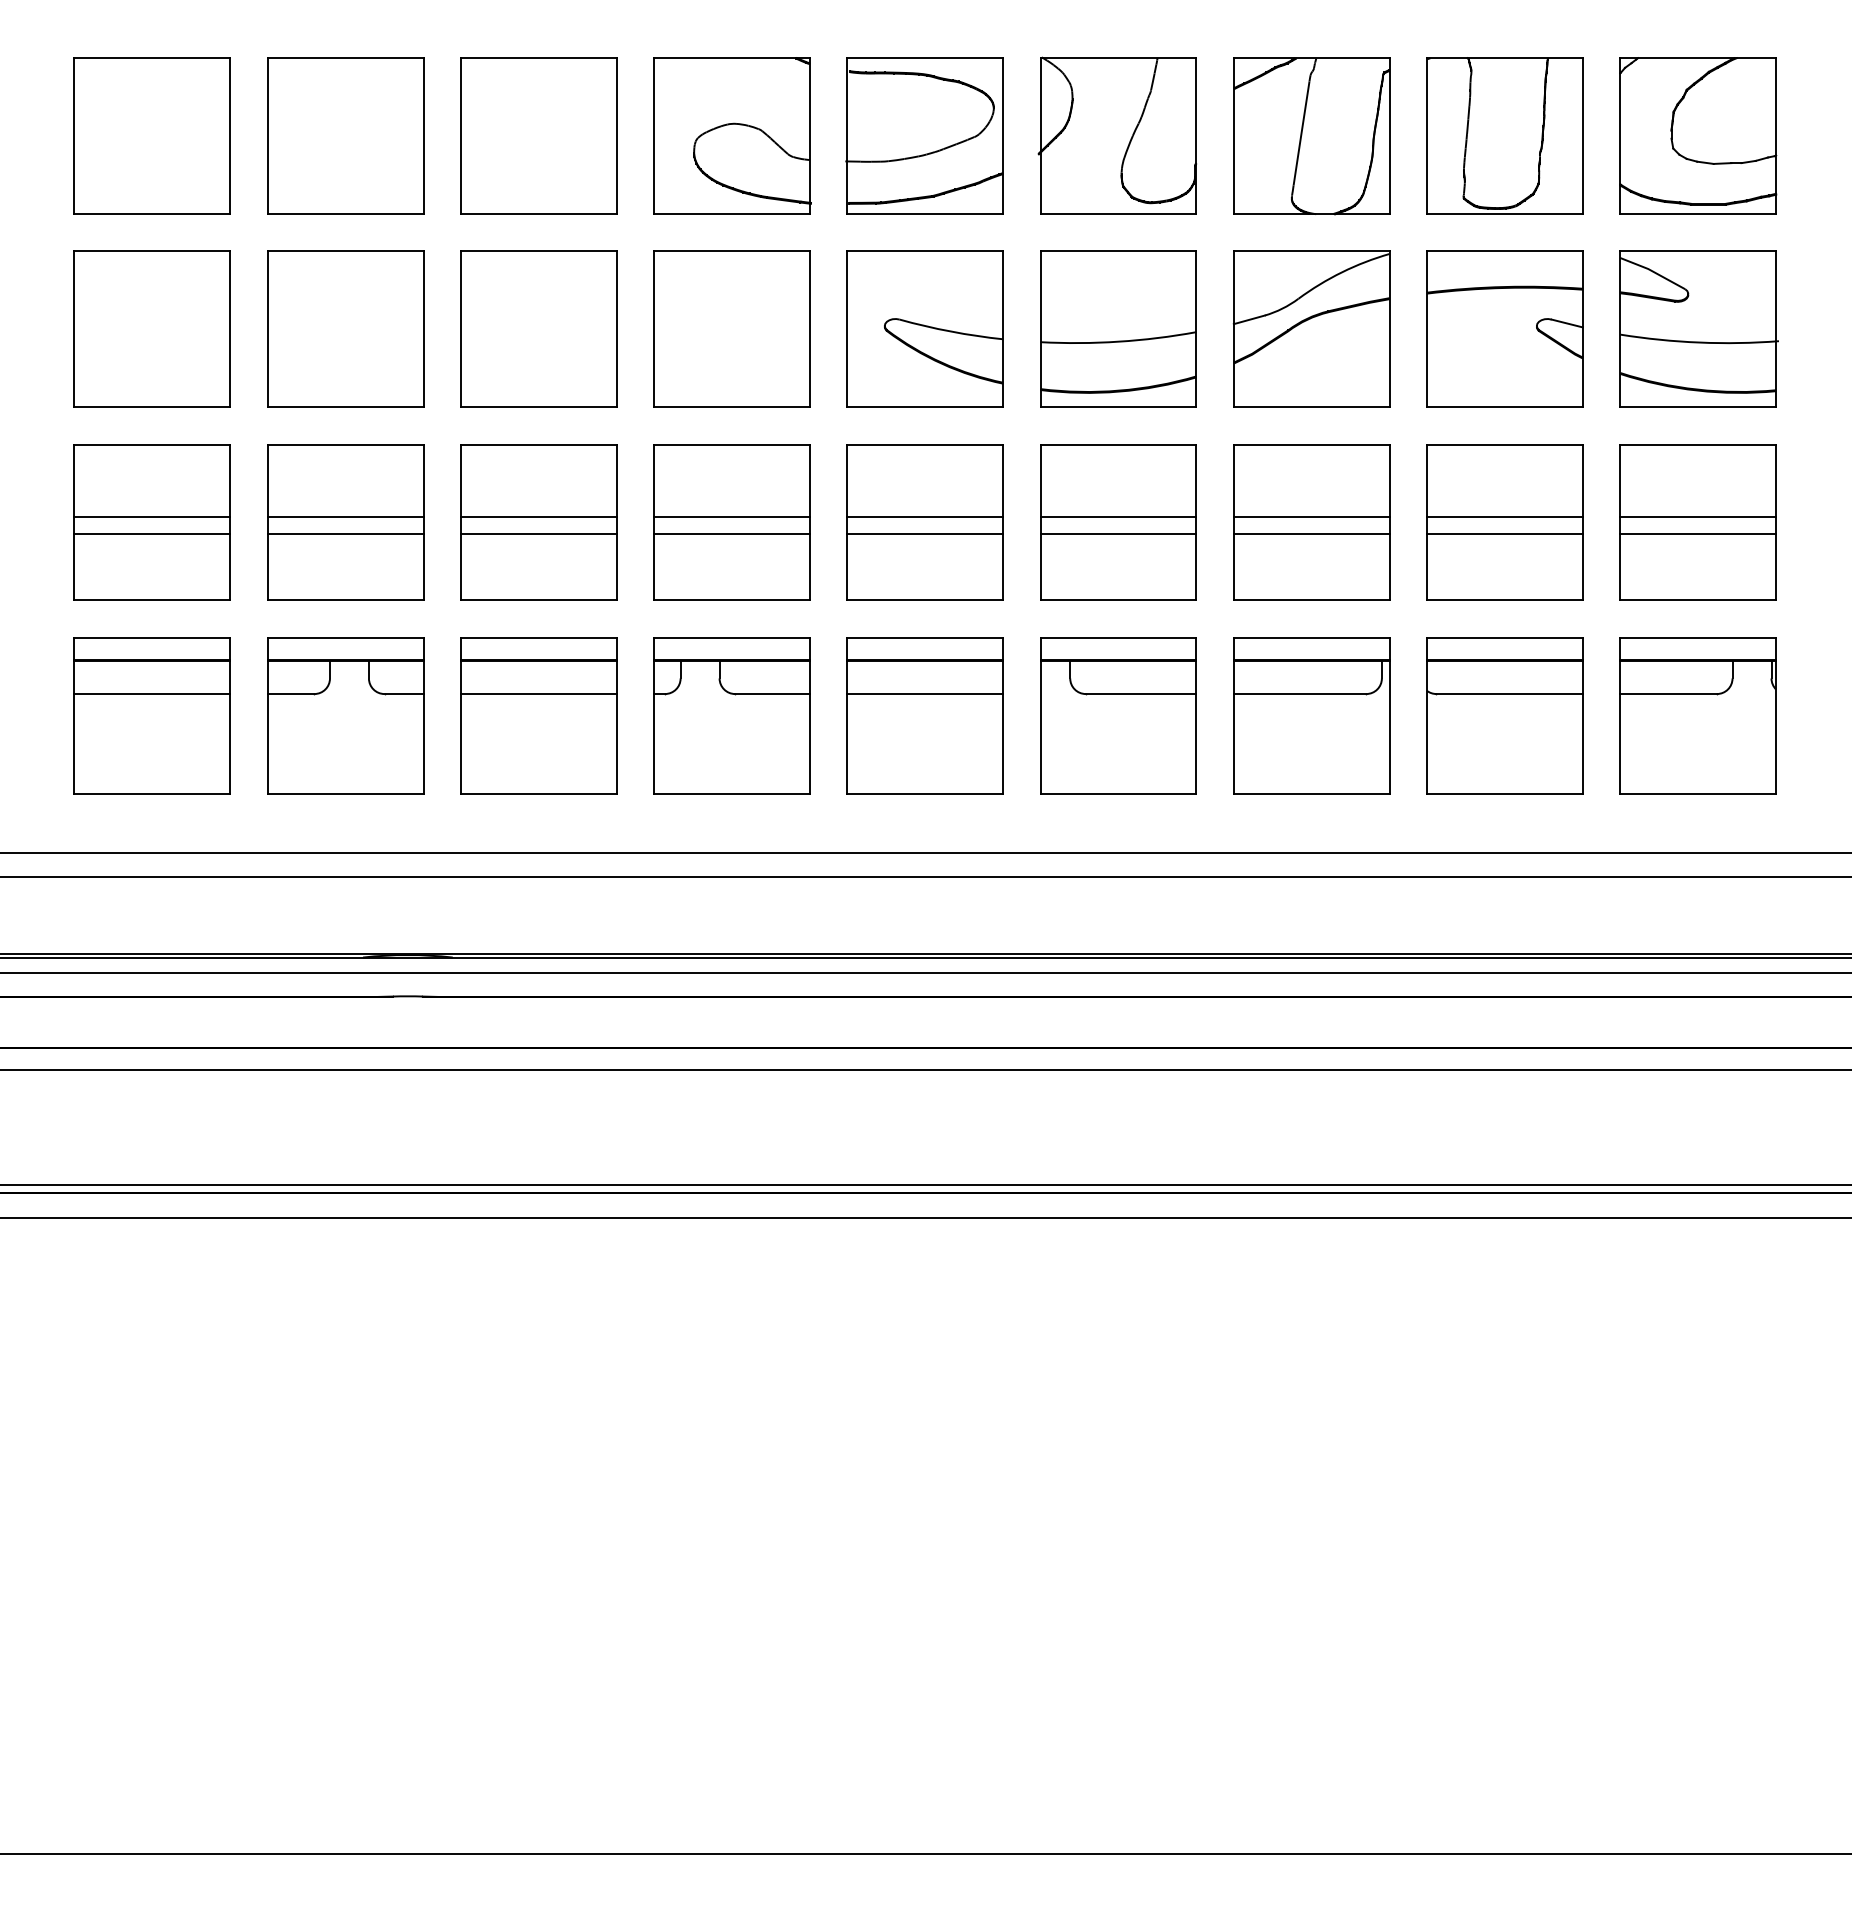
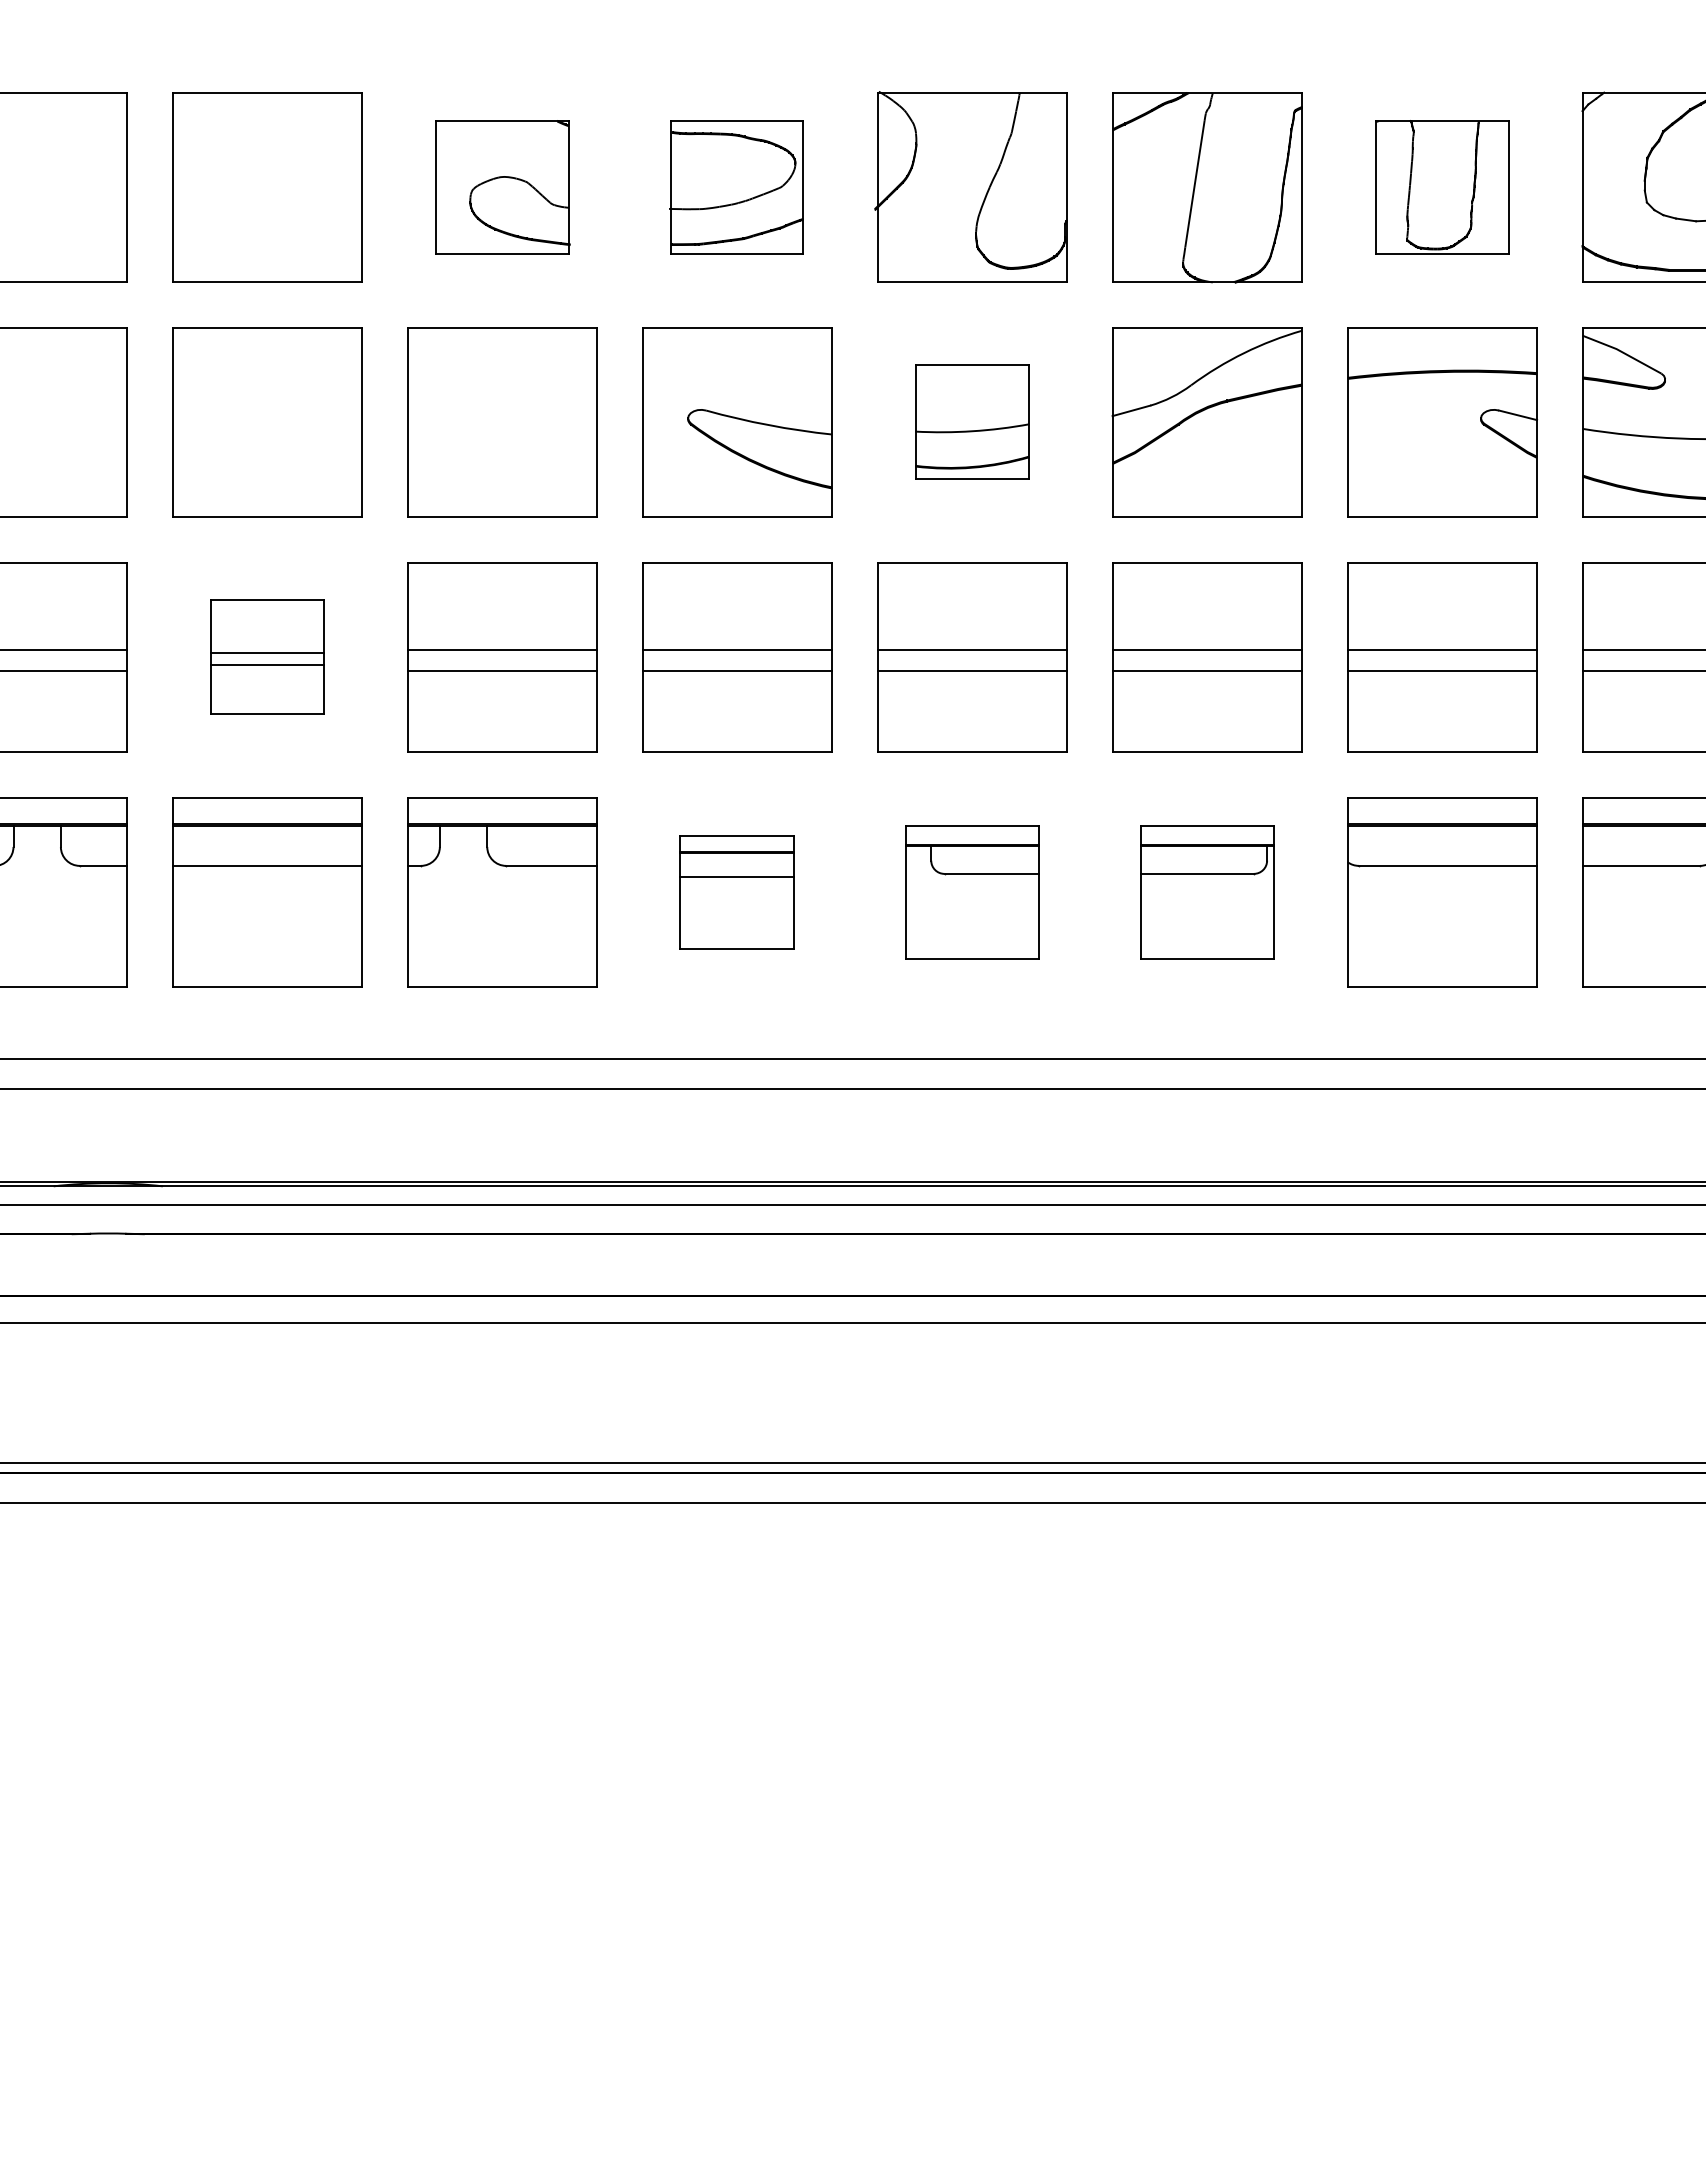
part: (732, 135) -> (502, 186), size x0.7
part: (924, 135) -> (736, 186), size x0.7
part: (1504, 135) -> (1441, 186), size x0.7
part: (1118, 328) -> (972, 421), size x0.6
part: (538, 522) -> (267, 657), size x0.6
part: (924, 715) -> (736, 891), size x0.6
part: (1118, 715) -> (972, 891), size x0.7
part: (1311, 715) -> (1207, 891), size x0.7

